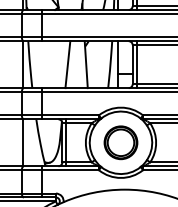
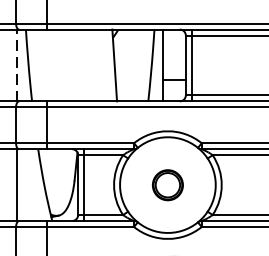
line: (22, 64) -> (17, 65), solid -> dashed
line: (67, 64) -> (85, 65), removed
part: (120, 142) -> (167, 184), size x0.6

